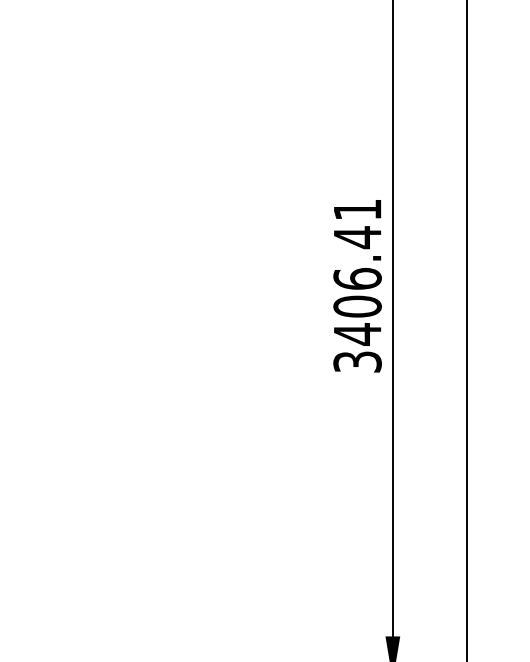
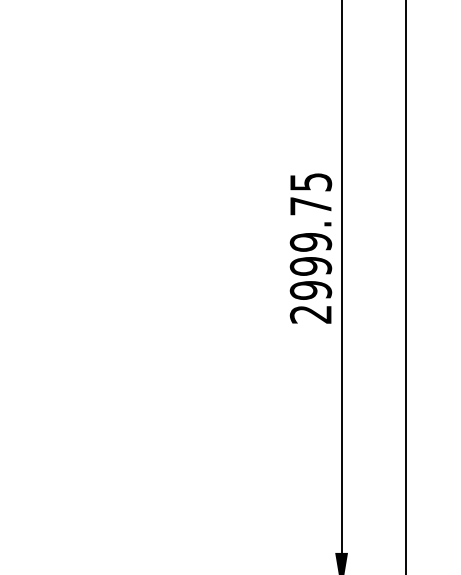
text: (357, 286) -> (310, 248), 3406.41 -> 2999.75

